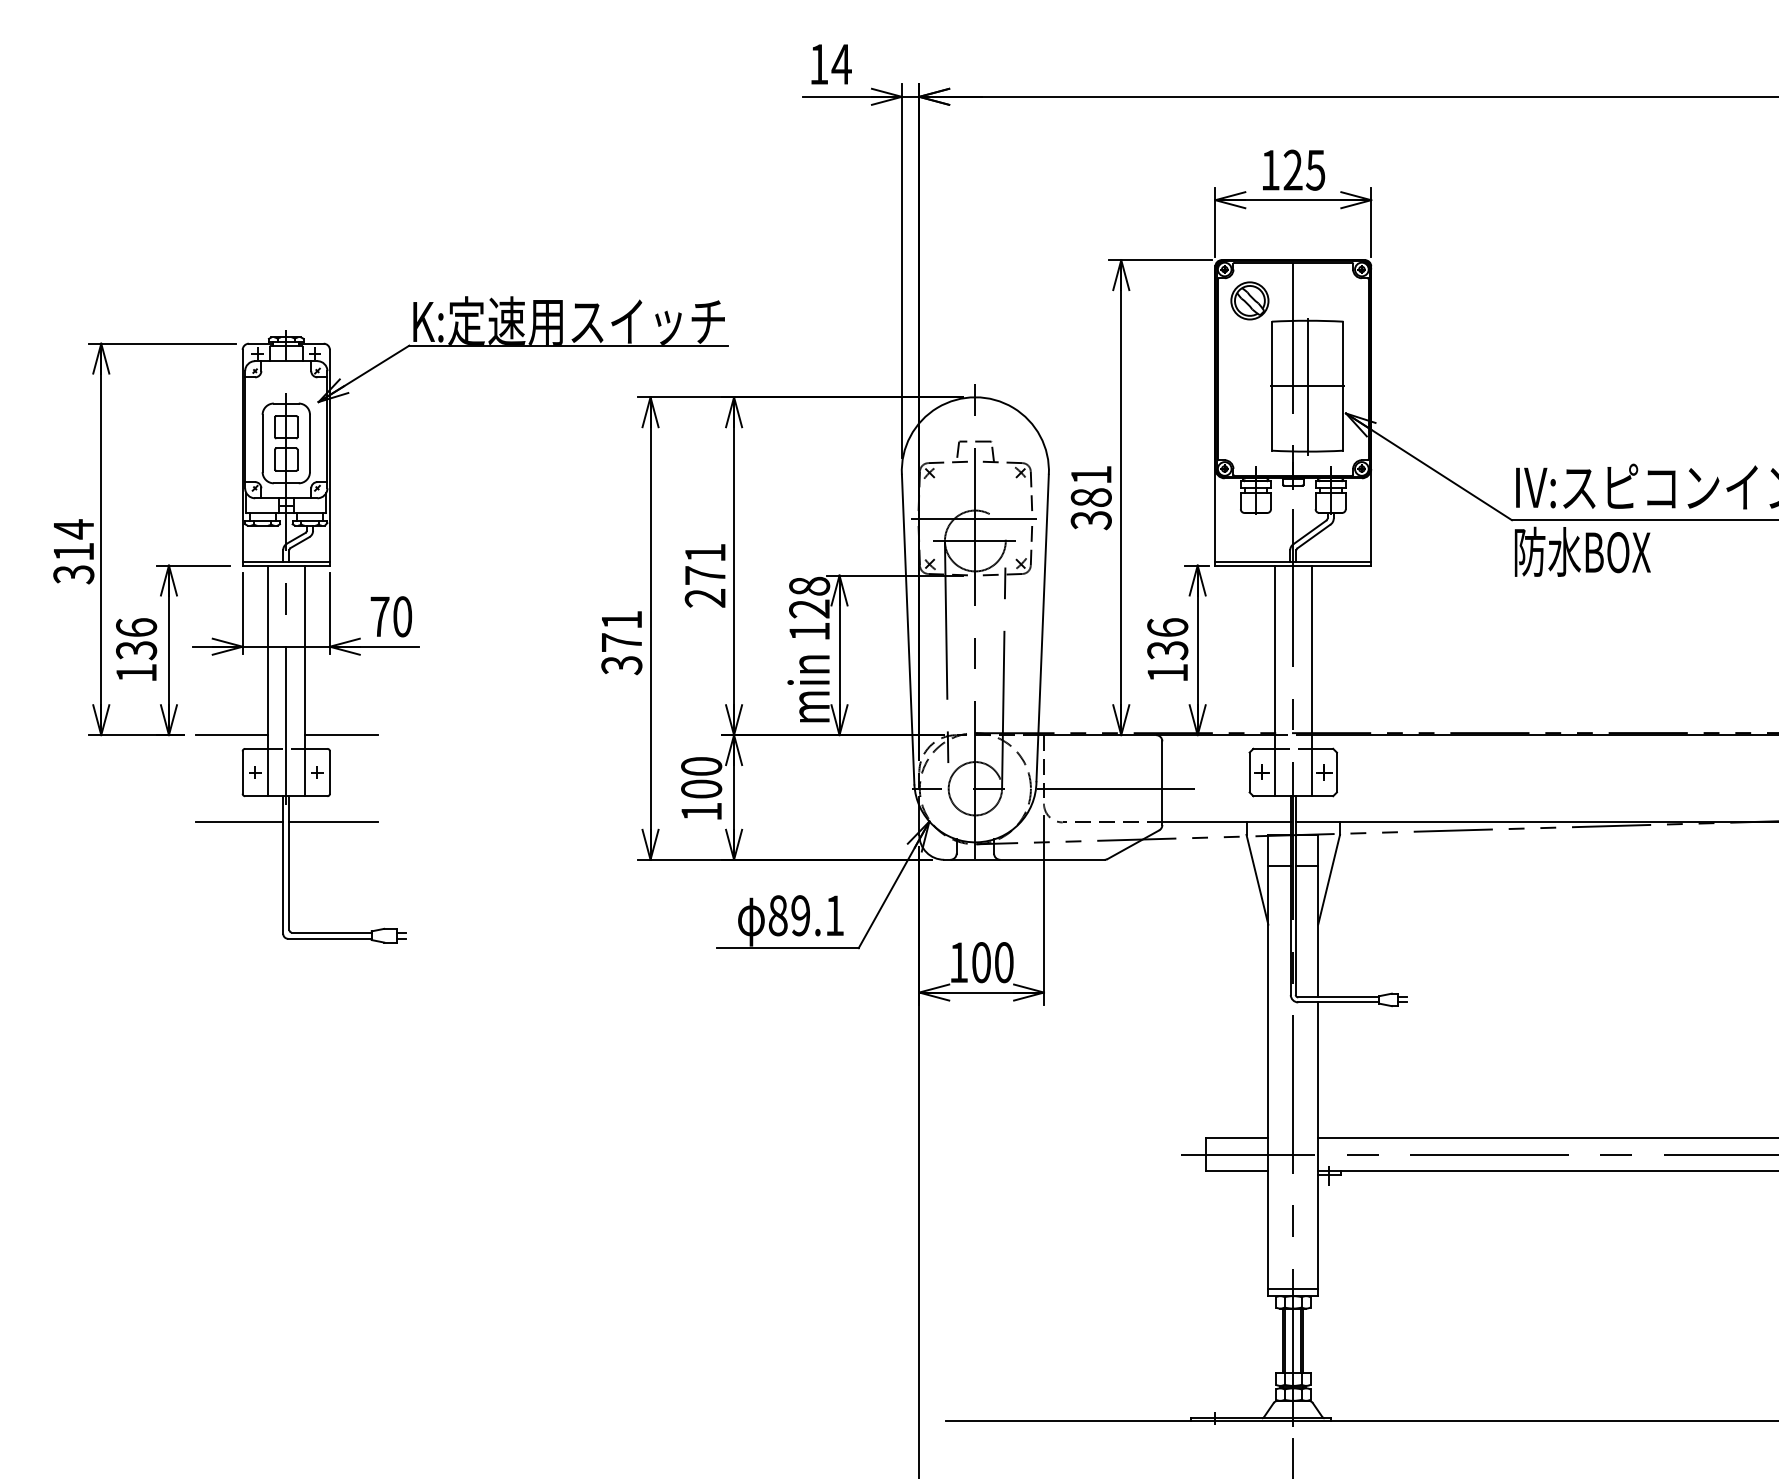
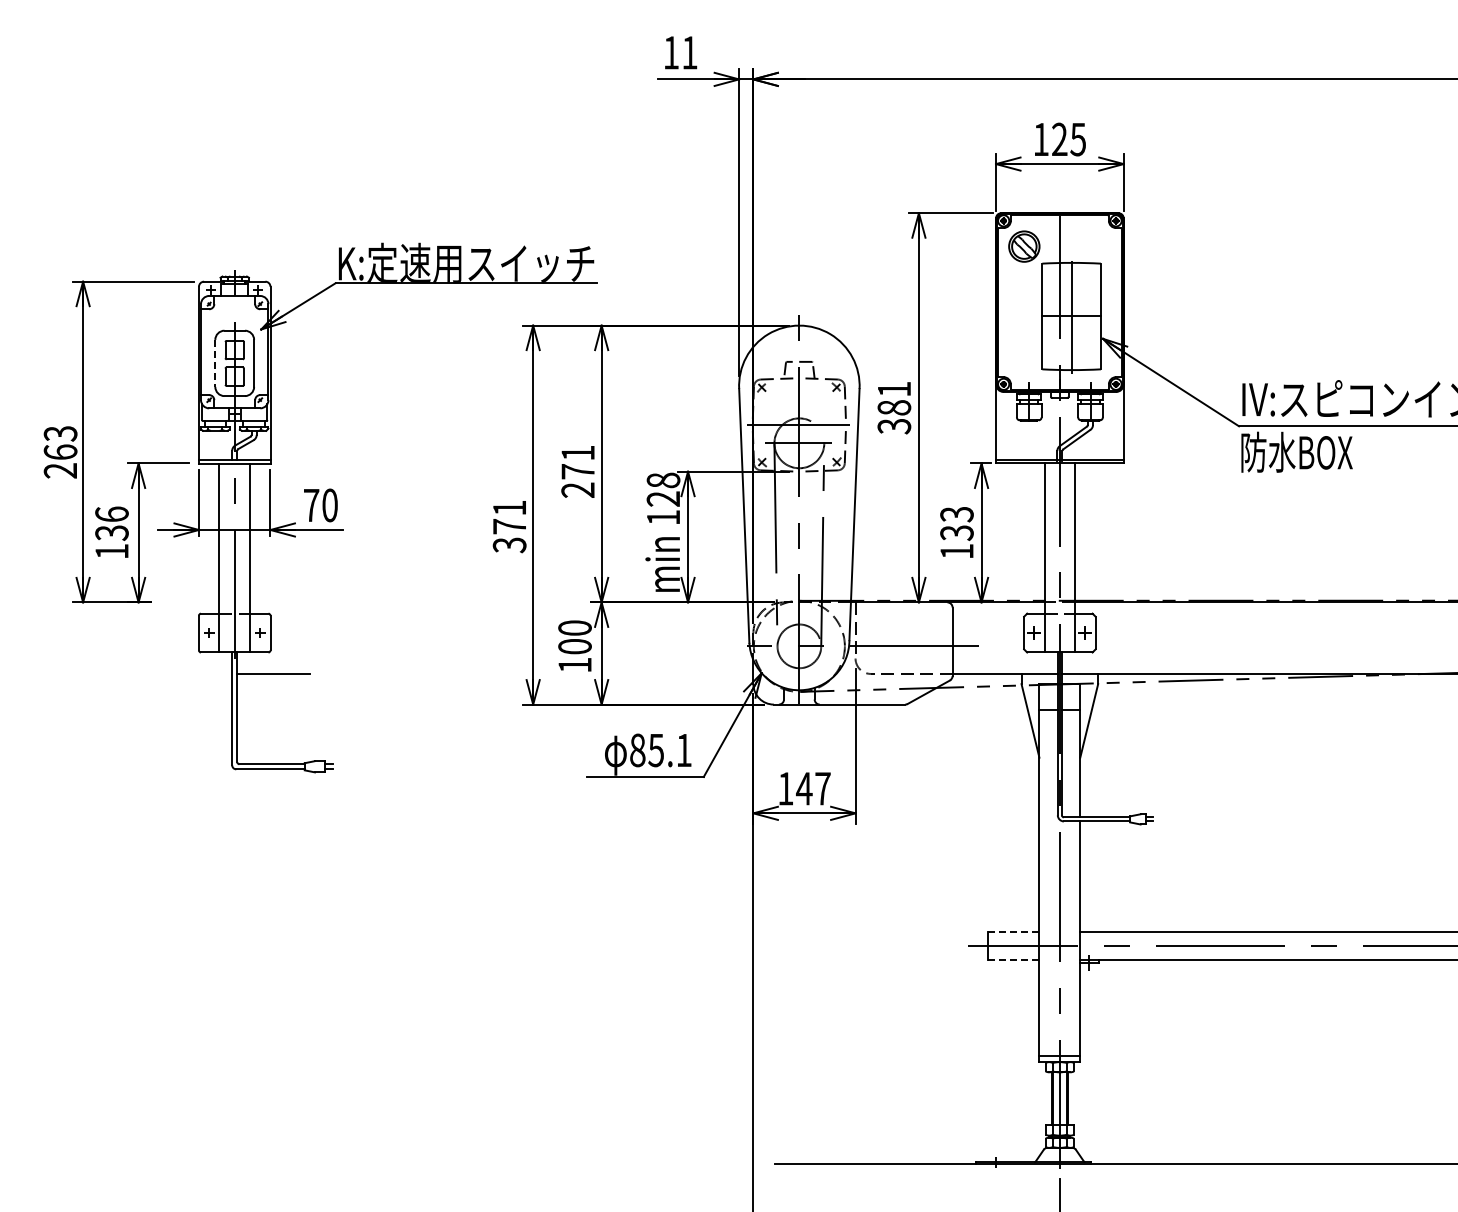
text: (841, 64) -> (689, 52), 14 -> 11
line: (262, 443) -> (215, 363), solid -> dashed
text: (73, 550) -> (60, 451), 314 -> 263
text: (1167, 627) -> (956, 514), 136 -> 133
line: (231, 735) -> (189, 602), removed
line: (340, 735) -> (279, 602), removed
line: (239, 821) -> (196, 673), removed
text: (799, 915) -> (655, 750), 89.1 -> 85.1
text: (992, 962) -> (813, 788), 100 -> 147
line: (1236, 1137) -> (1013, 932), solid -> dashed
line: (1236, 1170) -> (1013, 959), solid -> dashed

